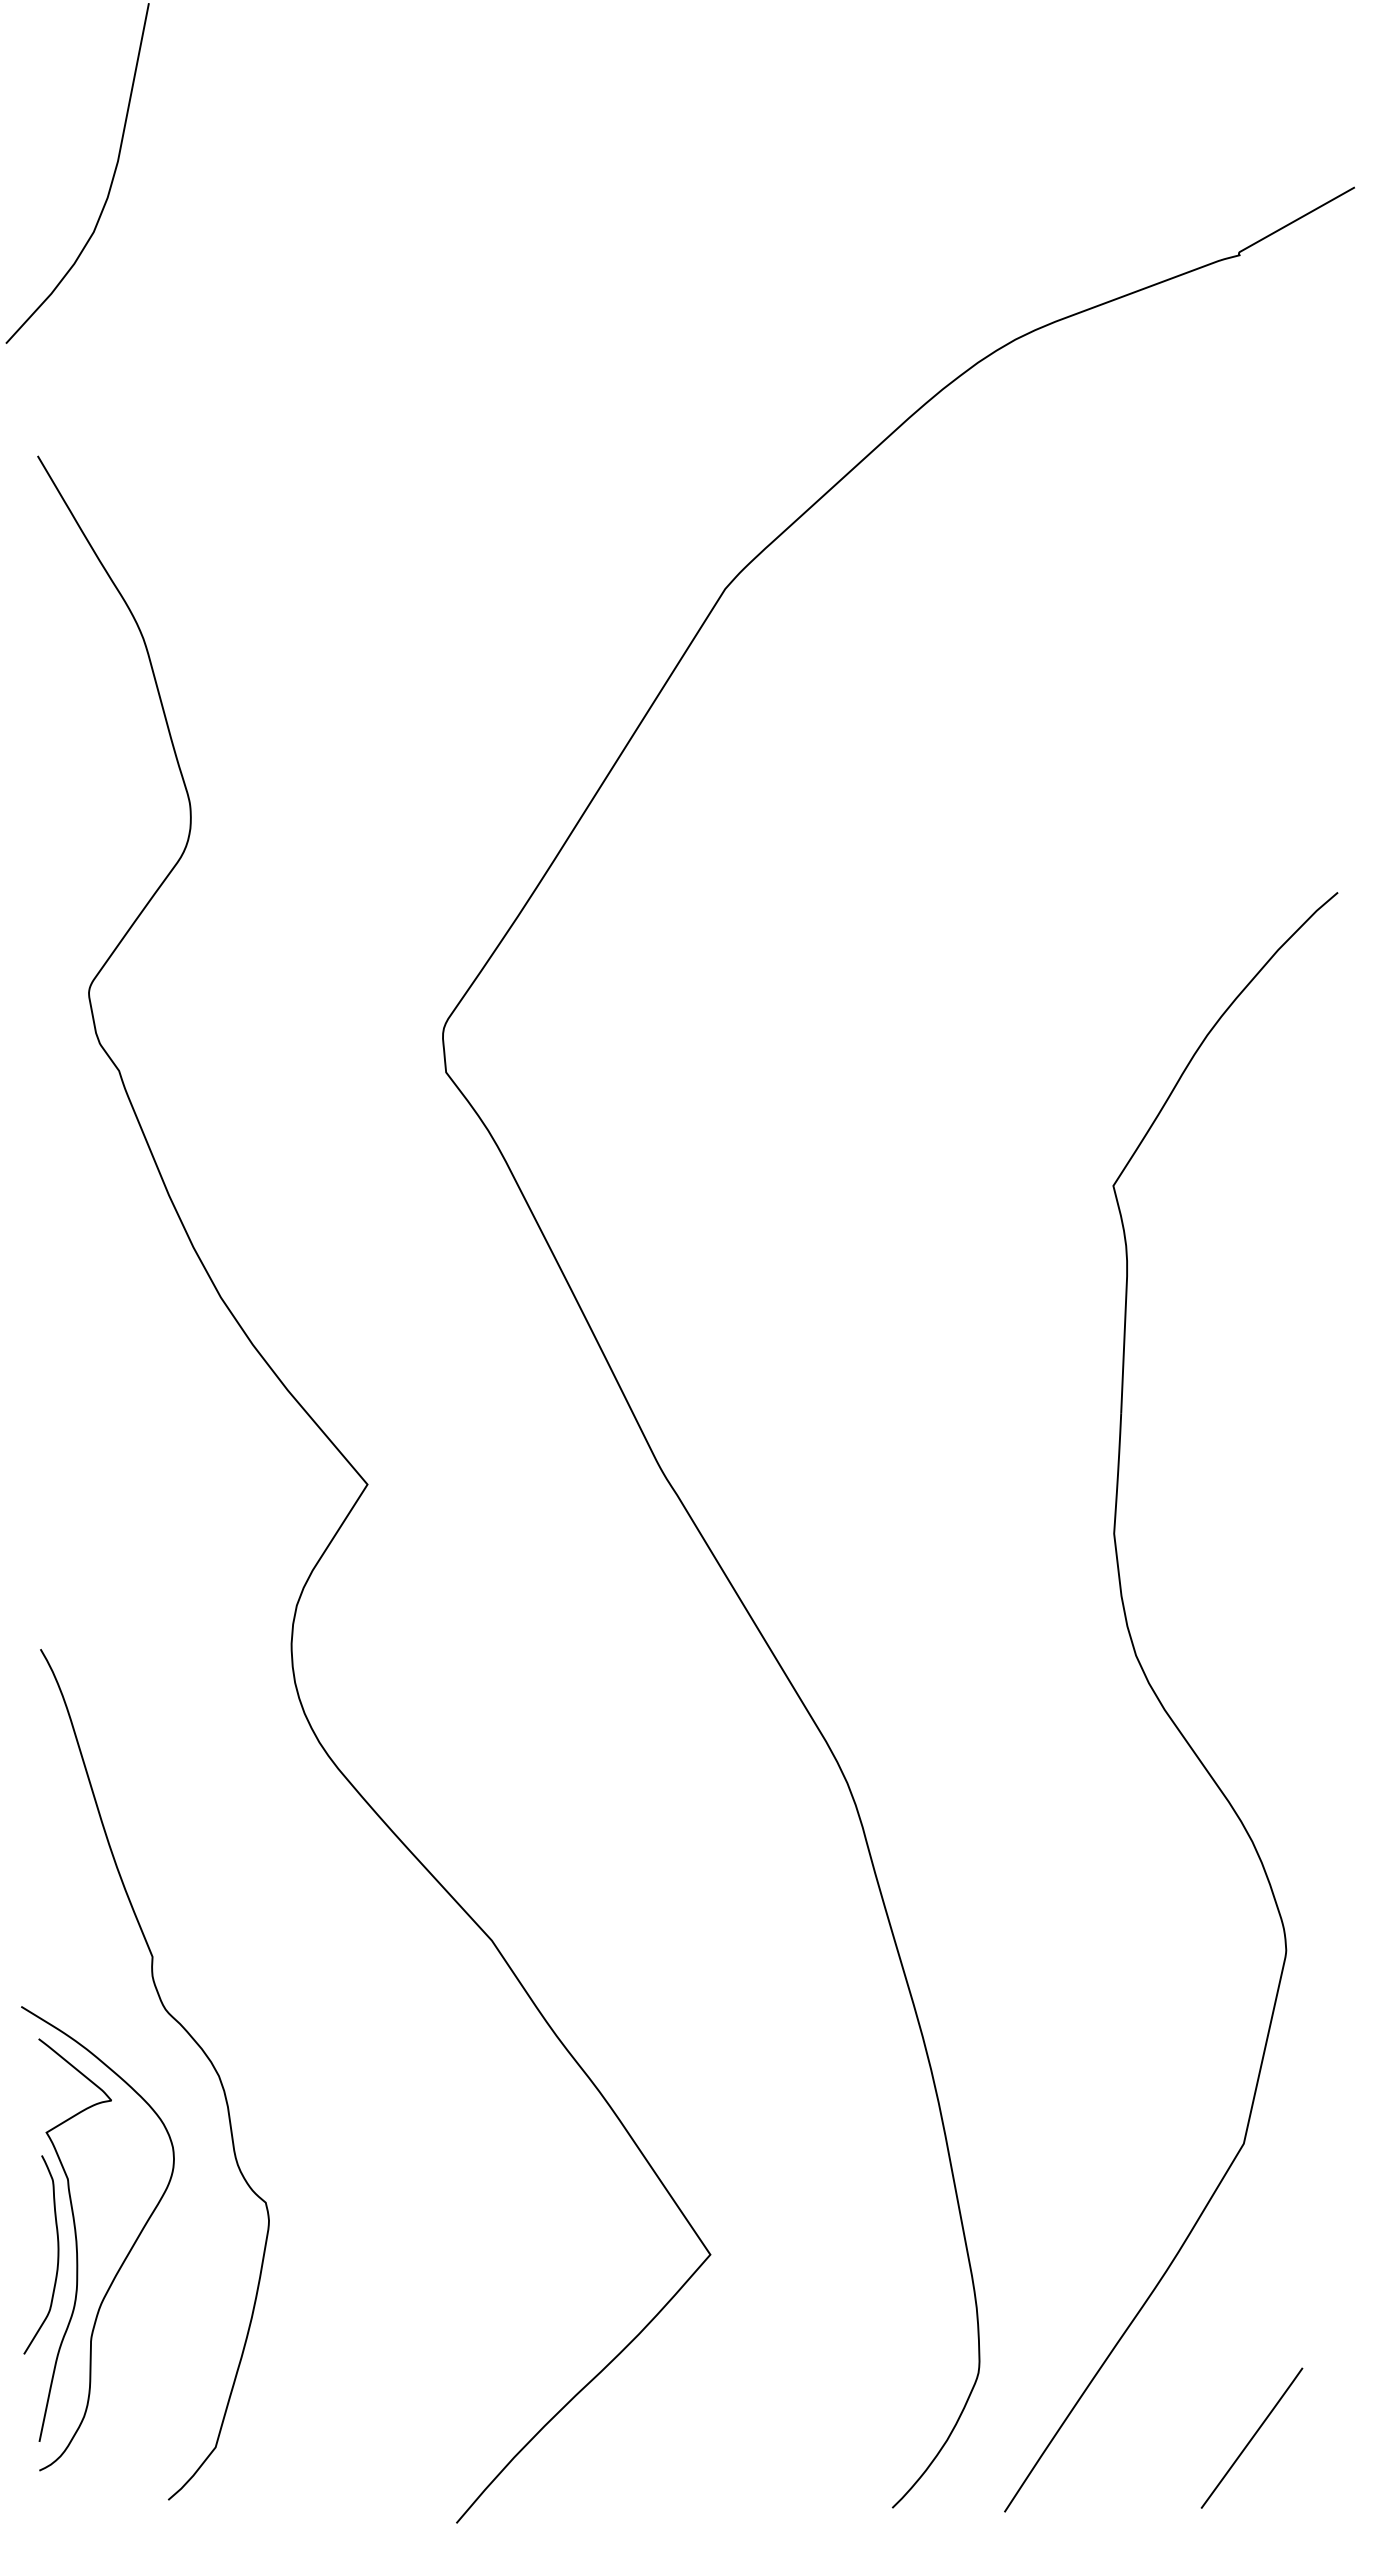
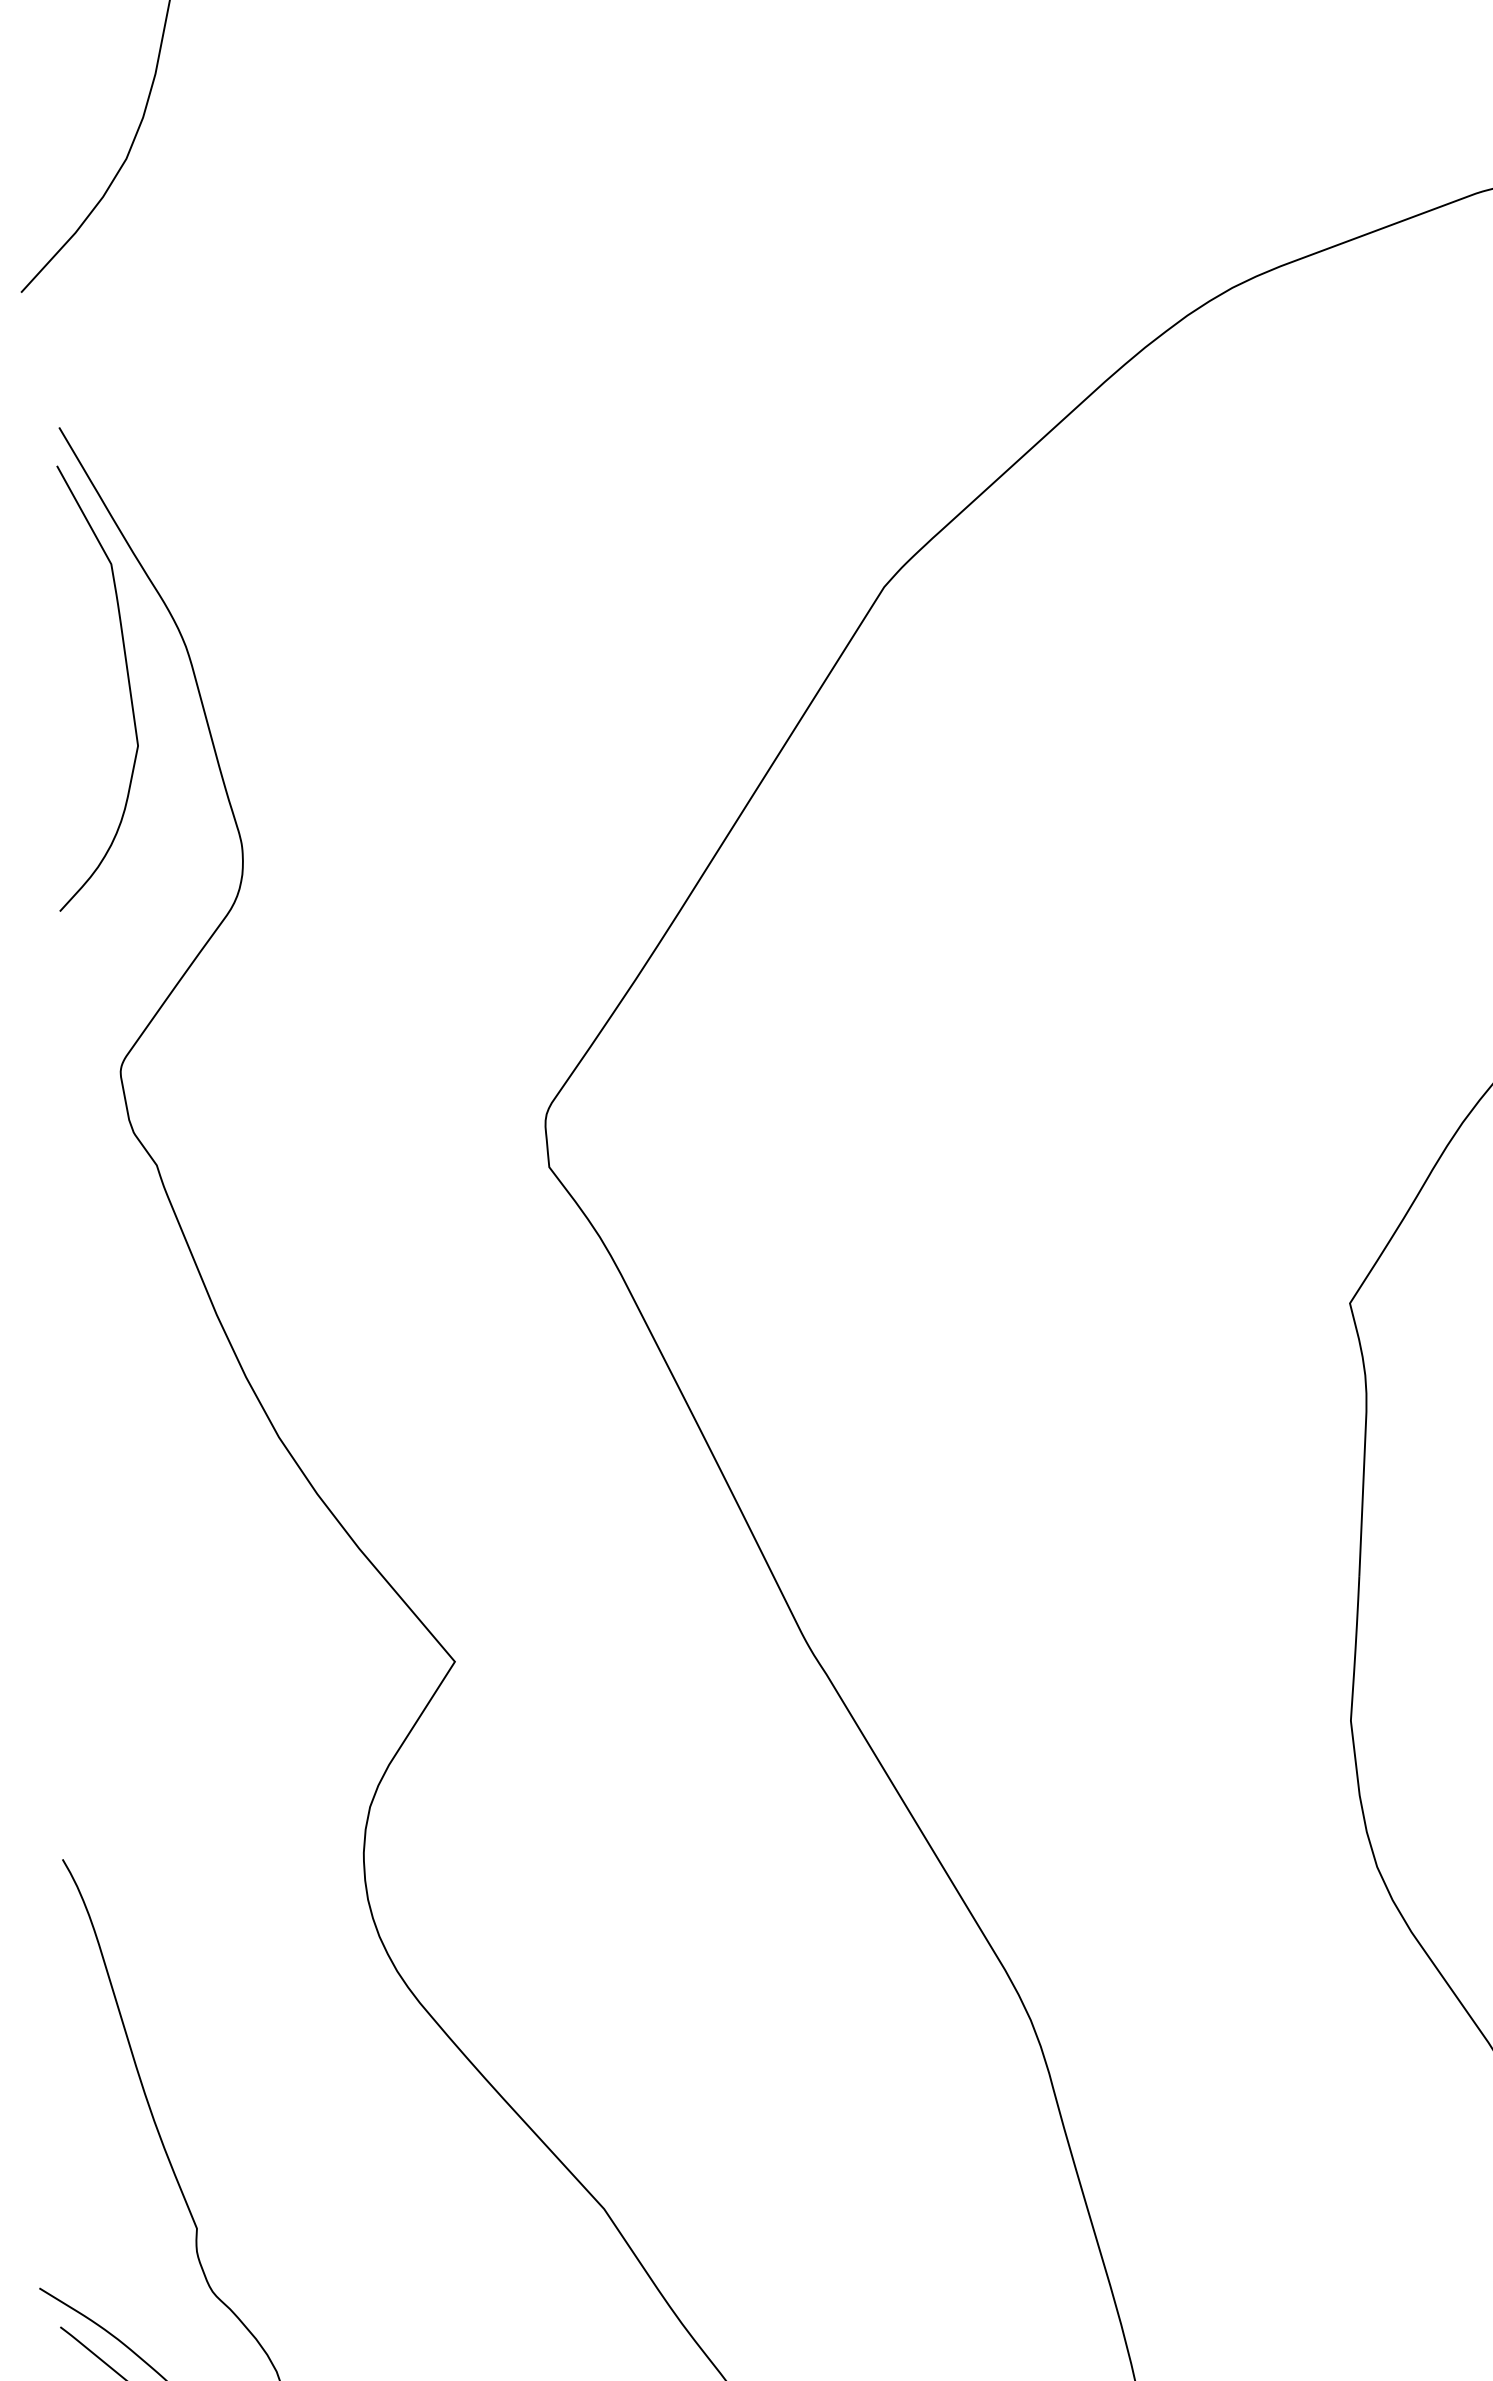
curve: (94, 666) -> (127, 680), added

